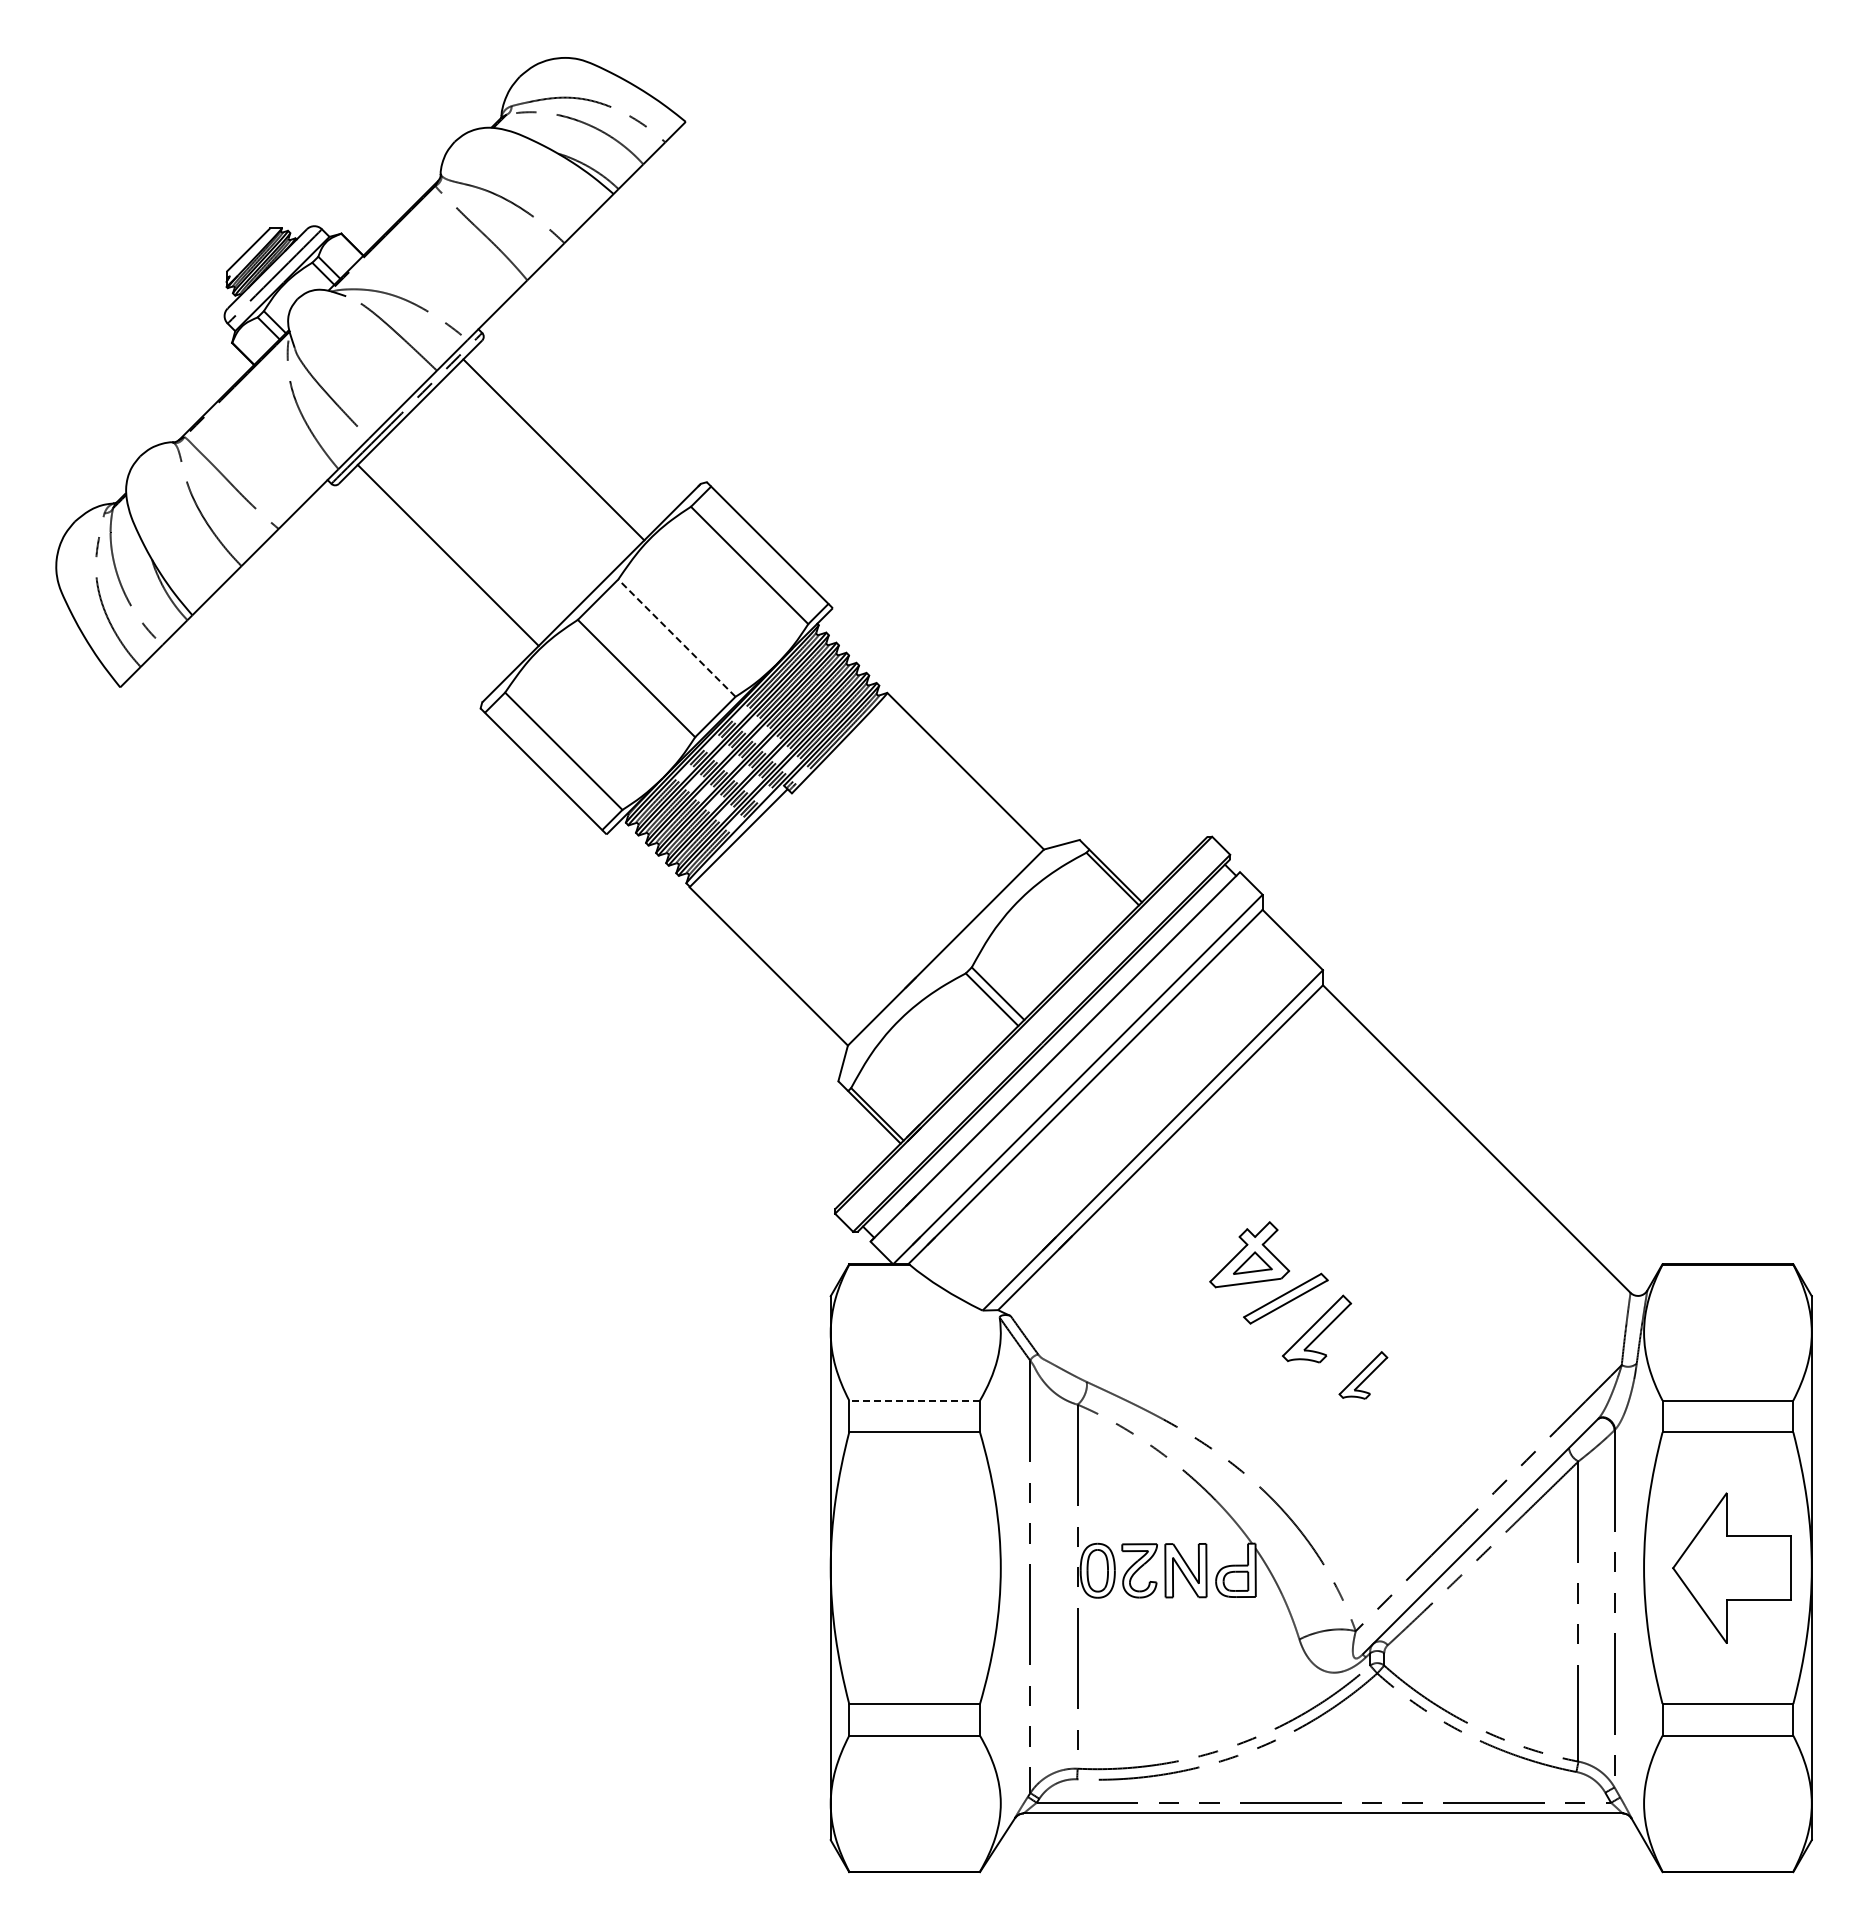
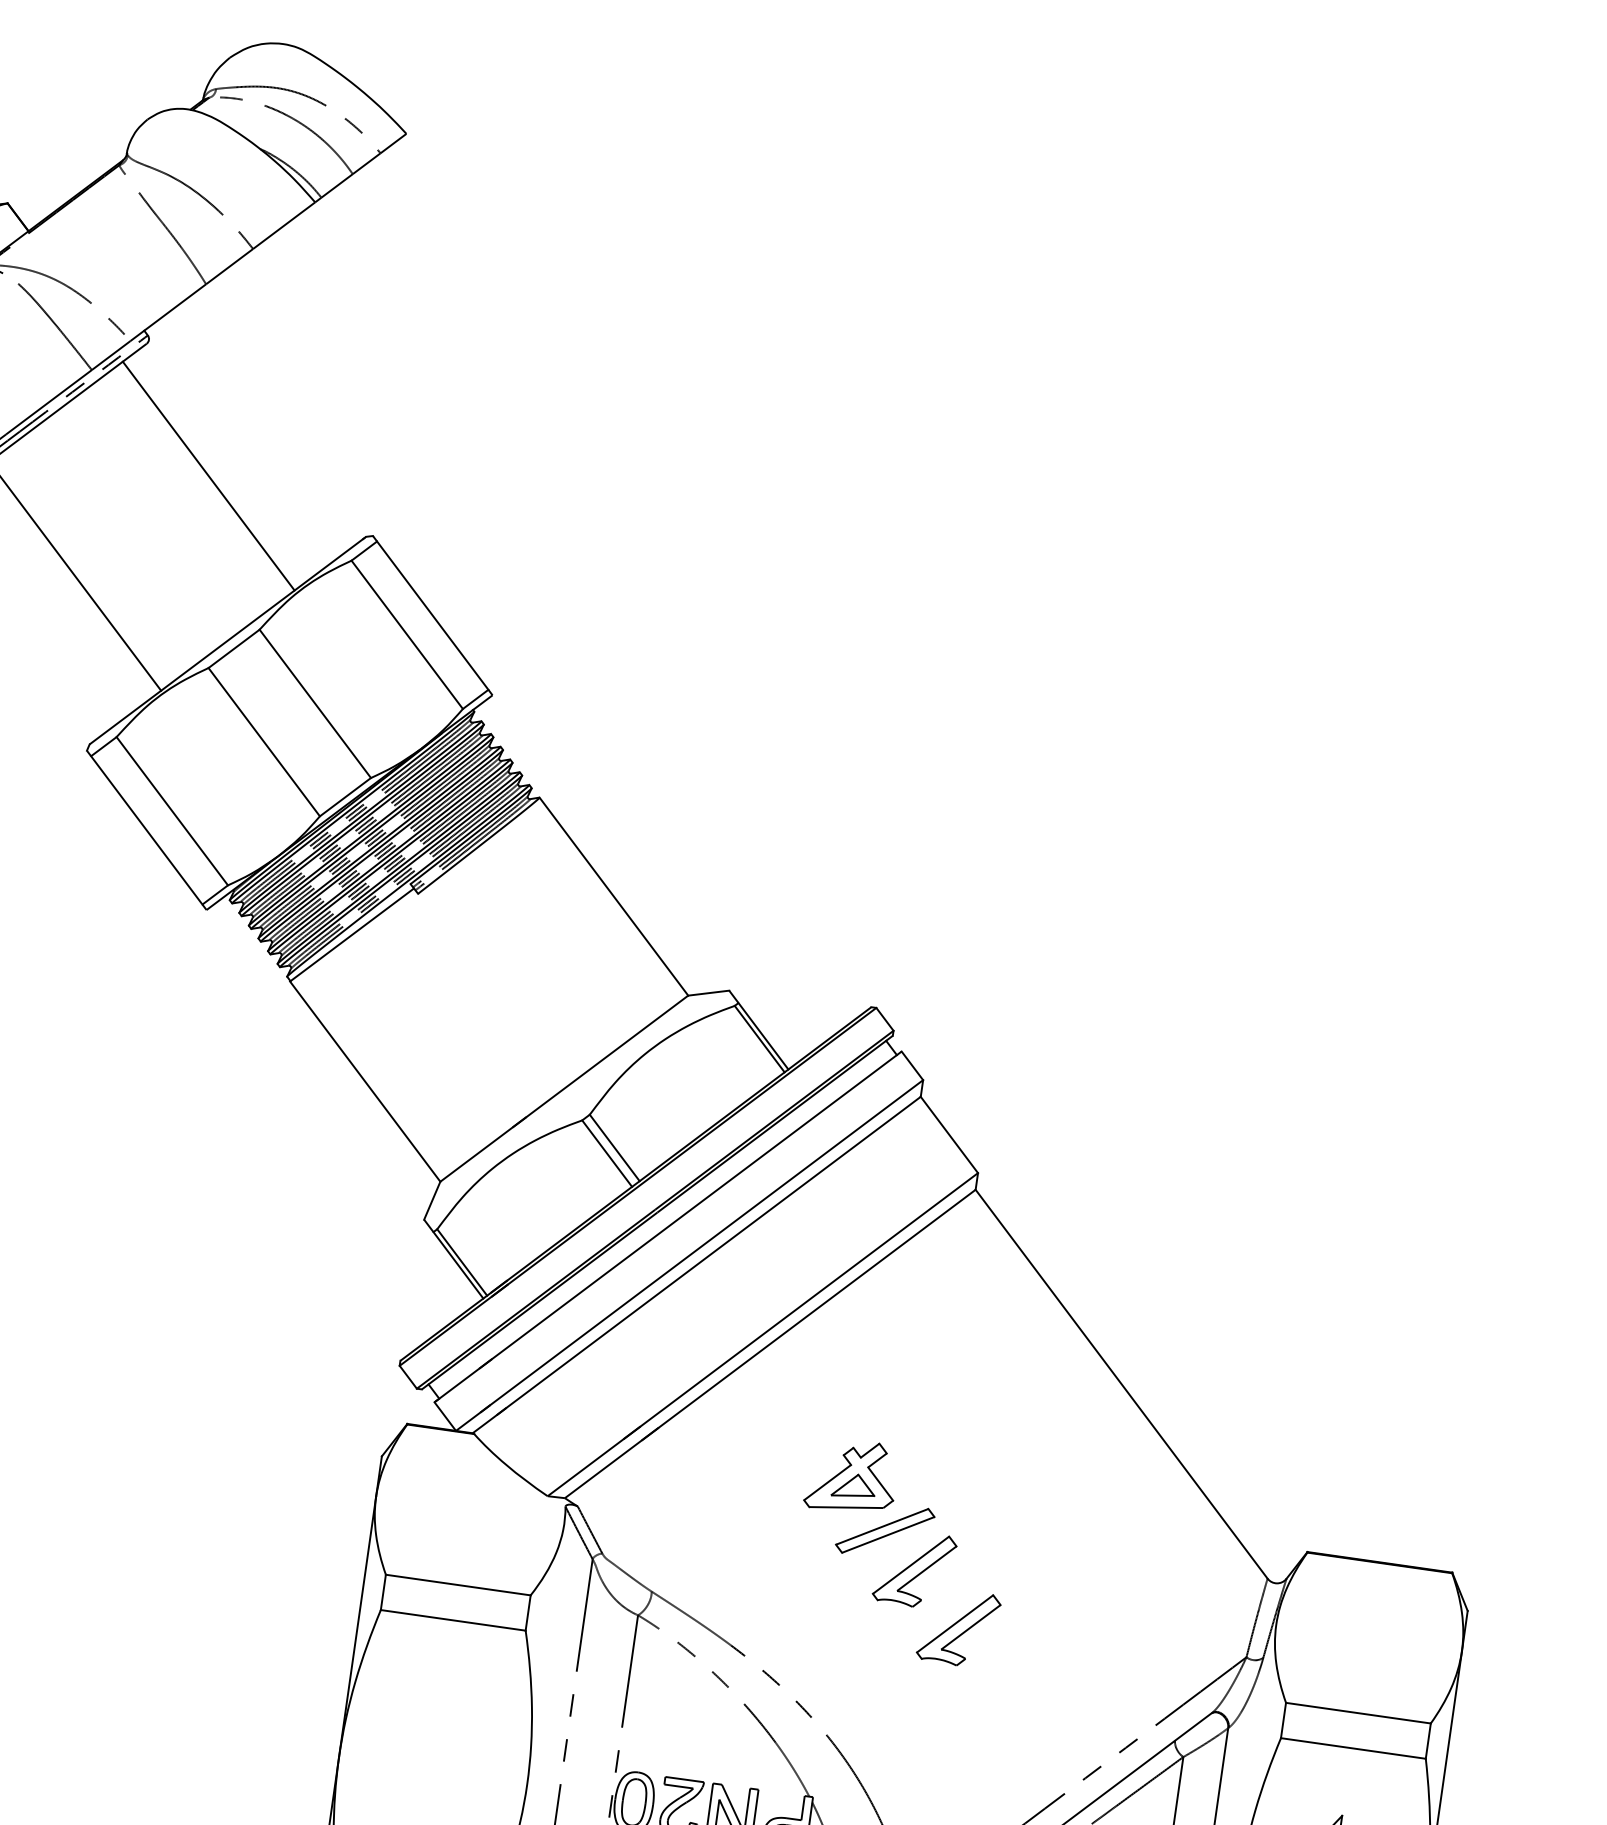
line: (676, 638) -> (314, 704), dashed -> solid
part: (1363, 1375) -> (959, 1628), size x1.43
line: (914, 1400) -> (458, 1584), dashed -> solid

